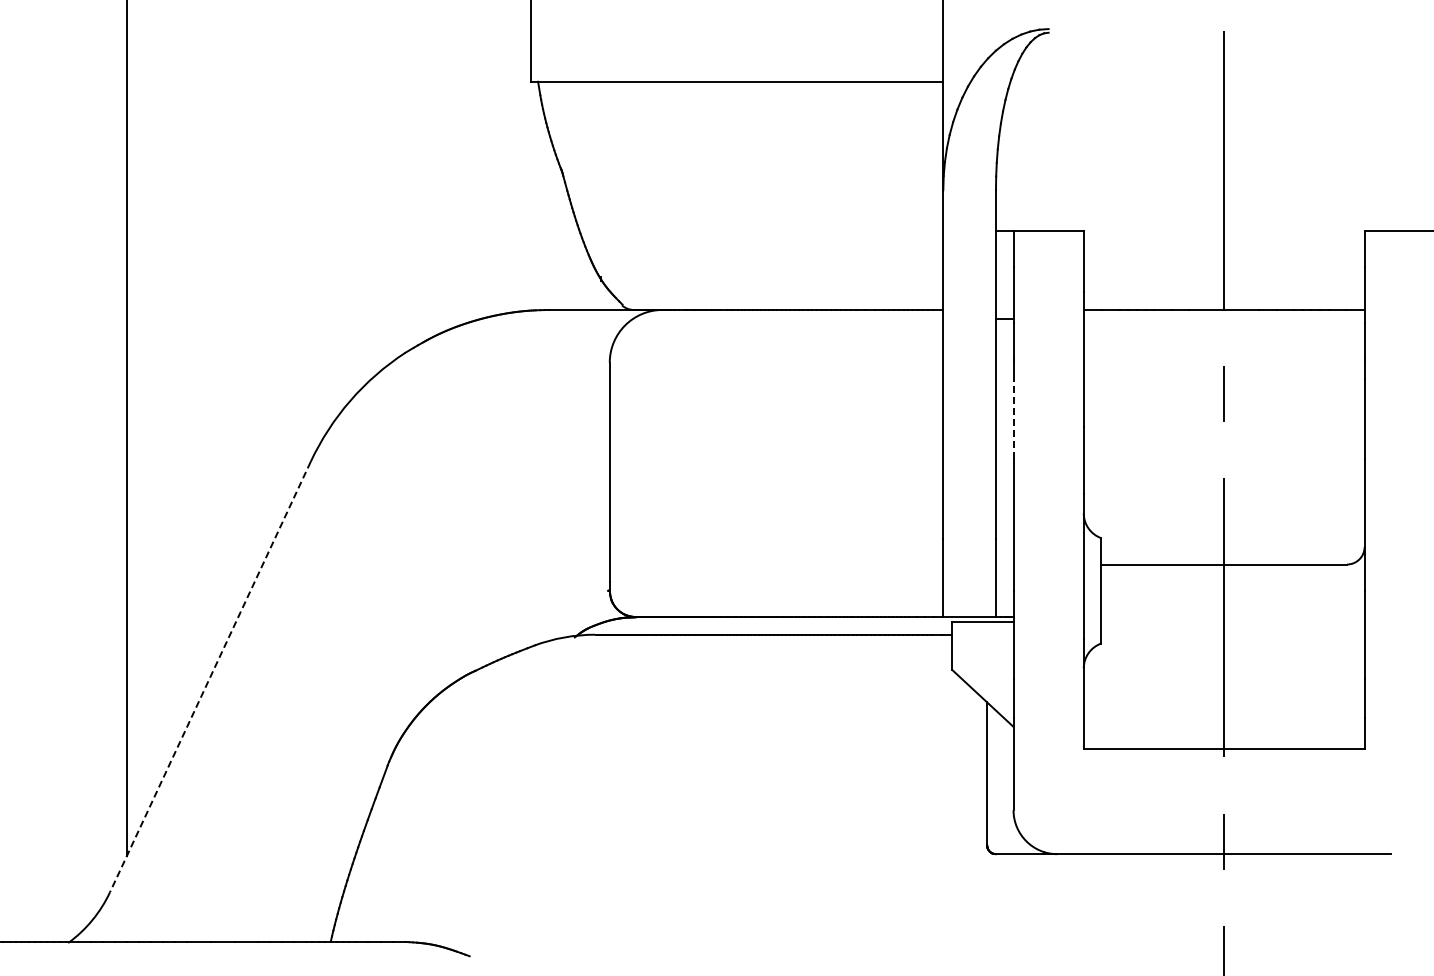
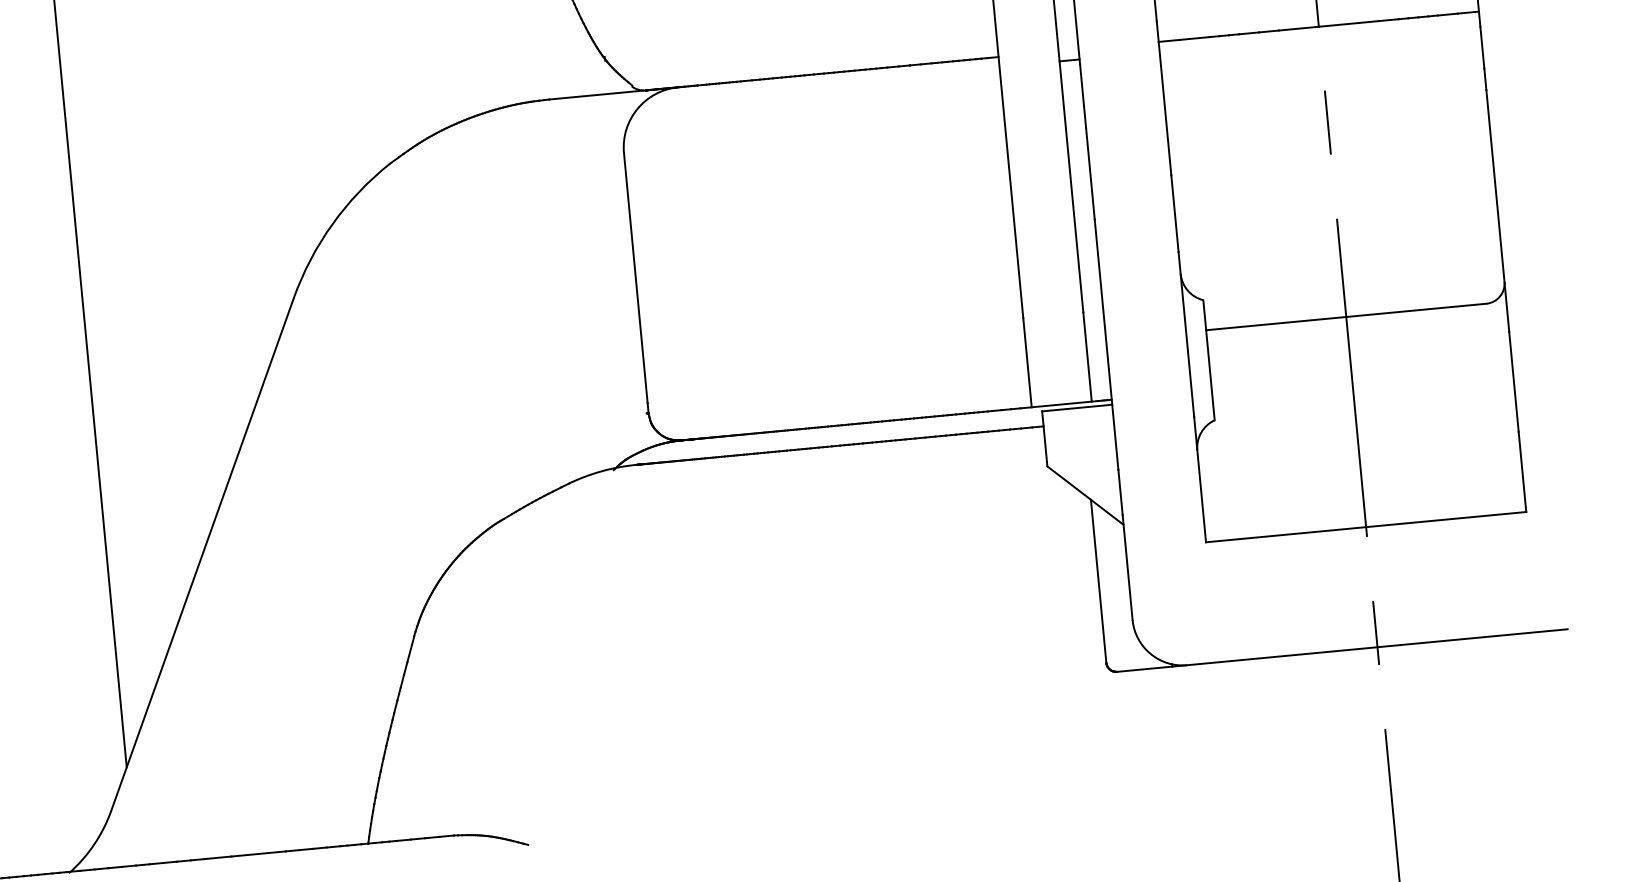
line: (1013, 418) -> (1090, 173), dashed -> solid
line: (210, 677) -> (202, 555), dashed -> solid

